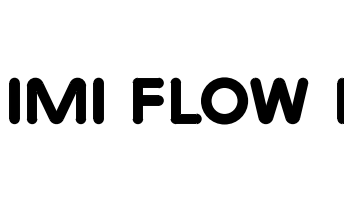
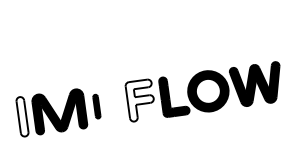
fill: (14, 100) -> (22, 116), removed
part: (98, 100) -> (96, 106), size x0.6
fill: (147, 100) -> (140, 100), removed

